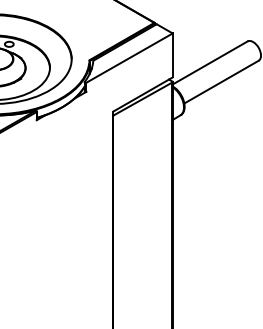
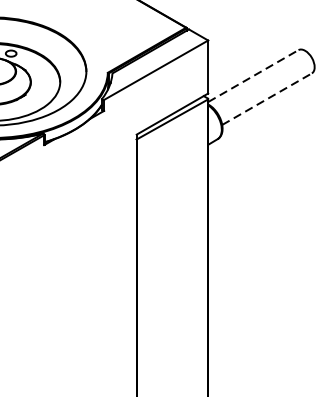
line: (210, 62) -> (253, 75), solid -> dashed
line: (221, 82) -> (267, 99), solid -> dashed

